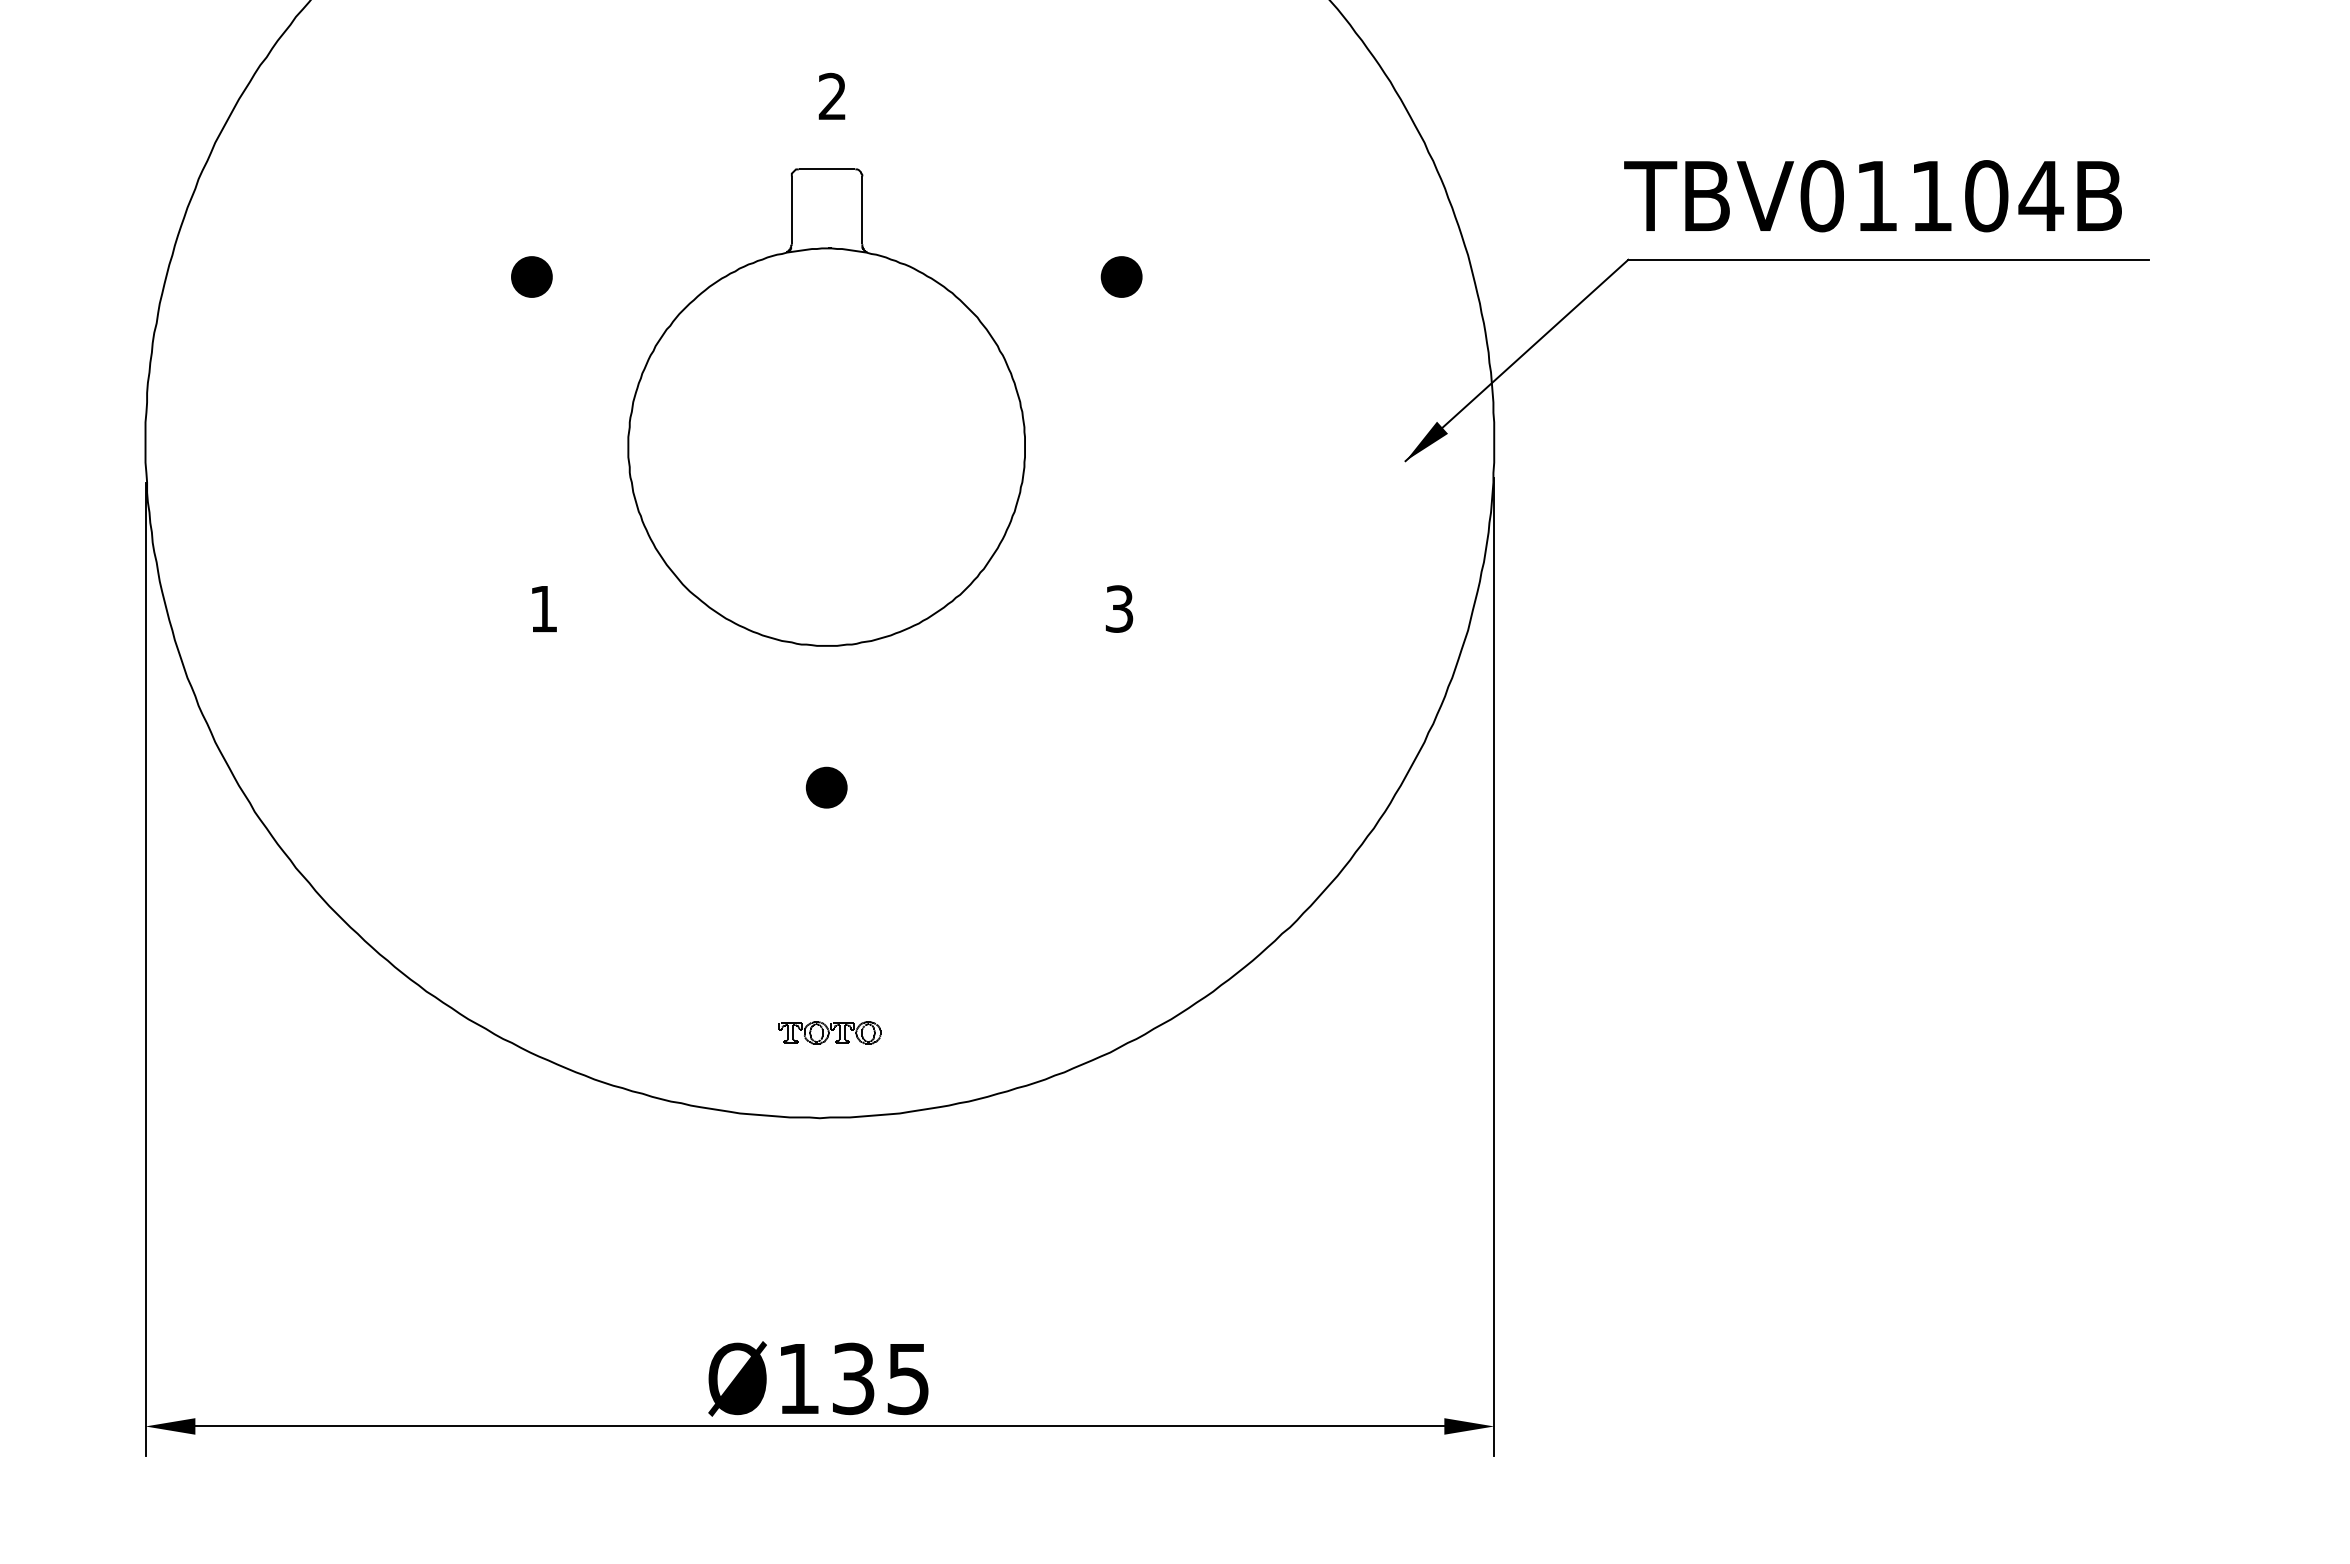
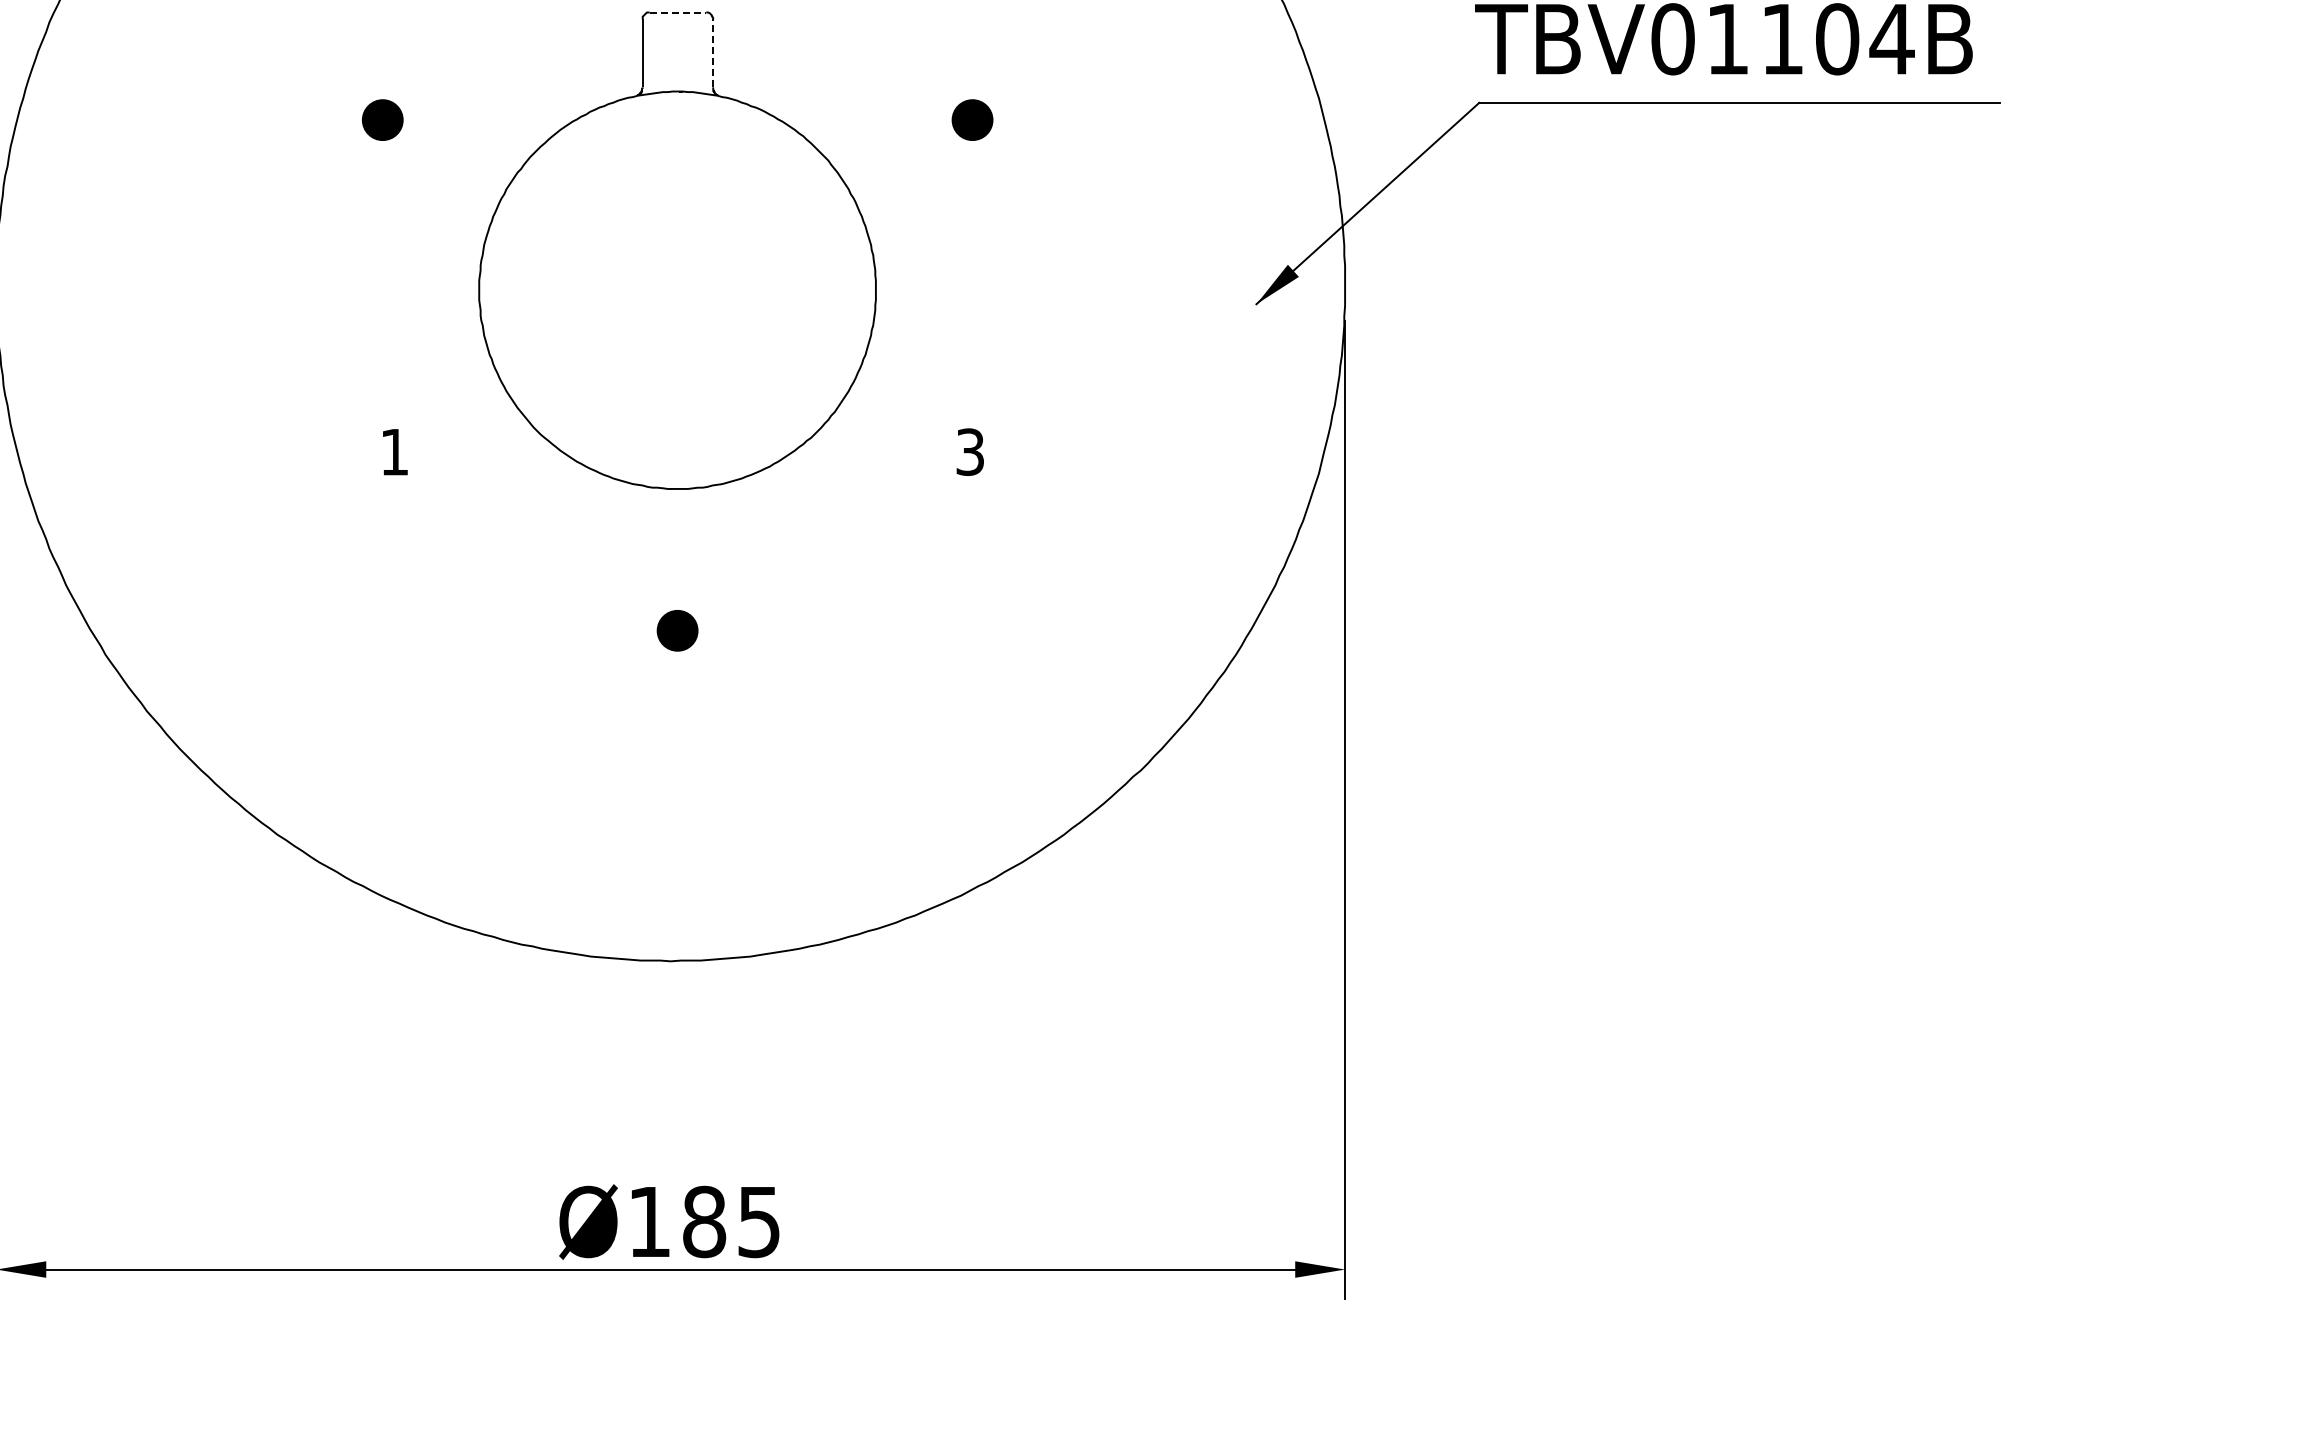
line: (827, 169) -> (678, 12), solid -> dashed
line: (862, 210) -> (713, 53), solid -> dashed
part: (829, 1032) -> (680, 875), removed
text: (853, 1378) -> (704, 1221), Ø135 -> Ø185

